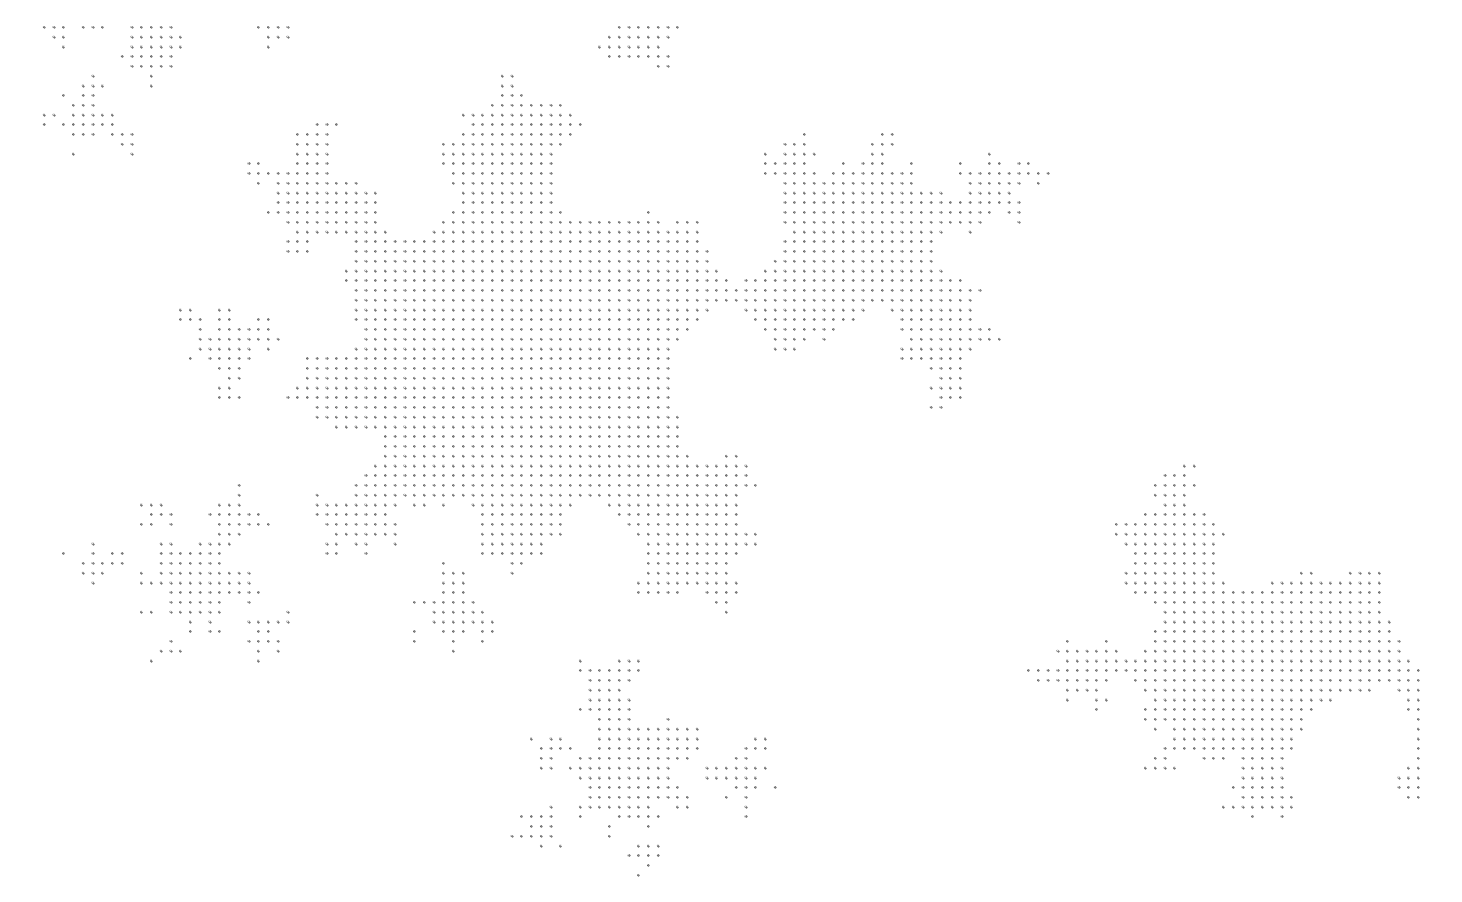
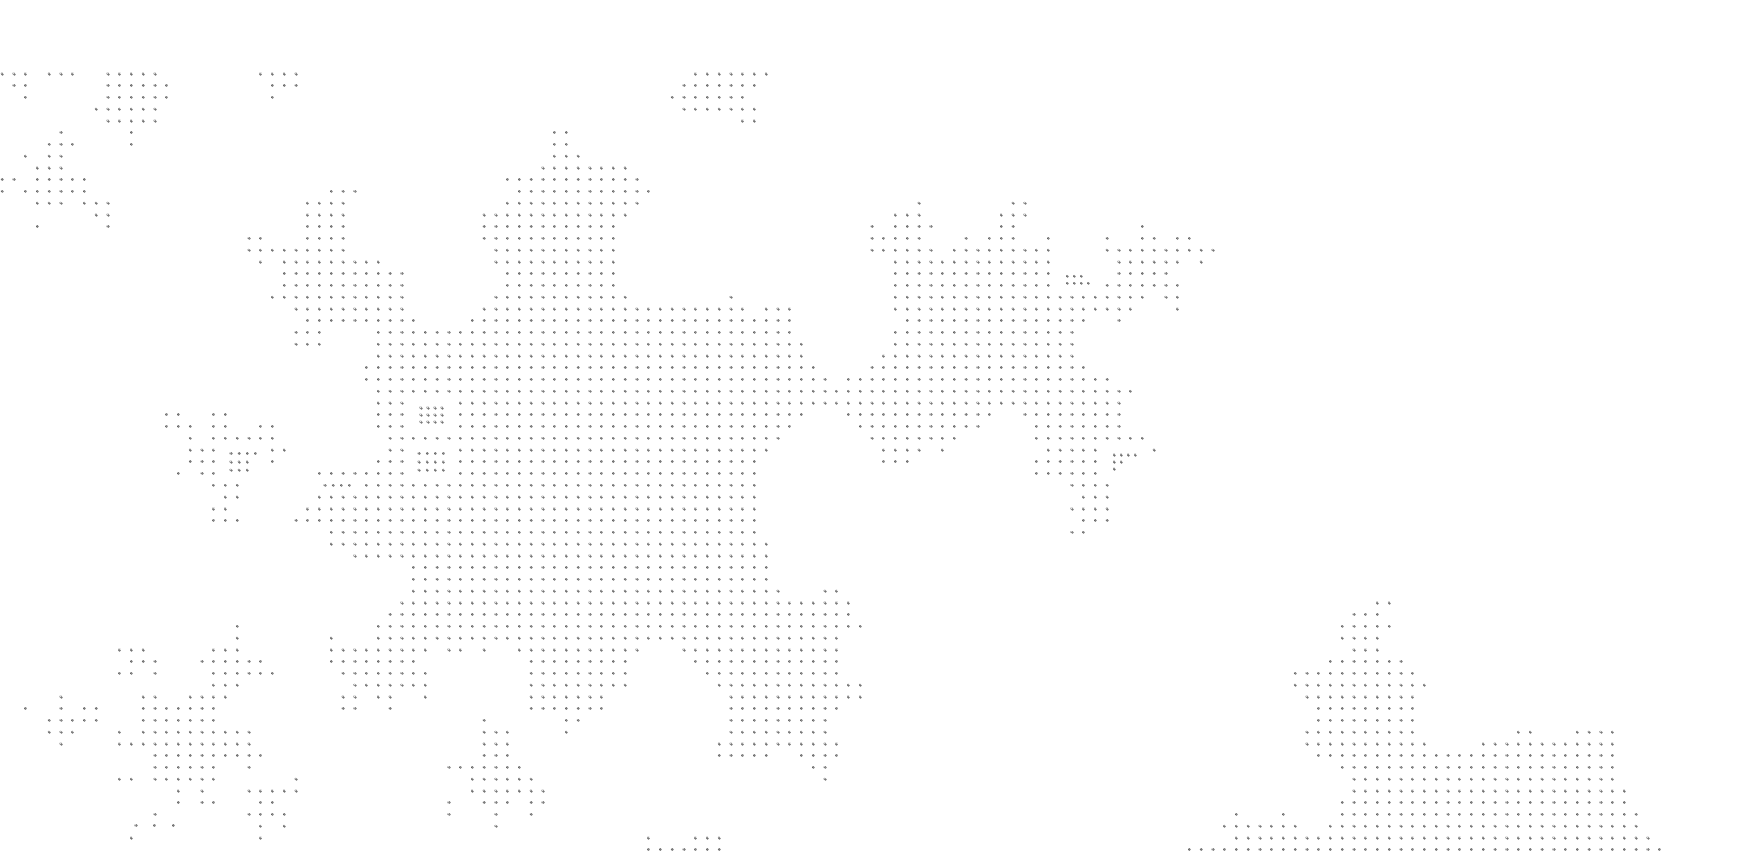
part: (935, 197) -> (1077, 279), size x0.6
part: (399, 309) -> (430, 414), size x0.6
part: (243, 348) -> (242, 461), size x0.7
part: (399, 348) -> (430, 461), size x0.7
part: (974, 348) -> (1124, 461), size x0.6
part: (321, 368) -> (336, 485), size x0.7
part: (170, 651) -> (154, 826), size x1.6

